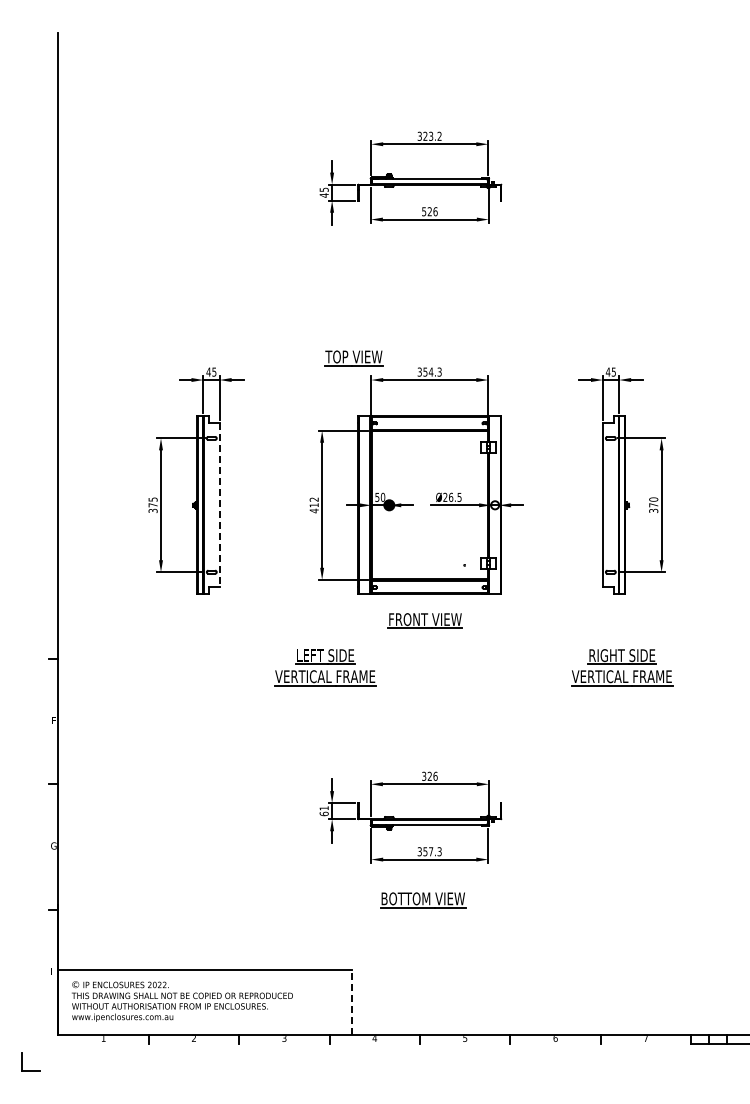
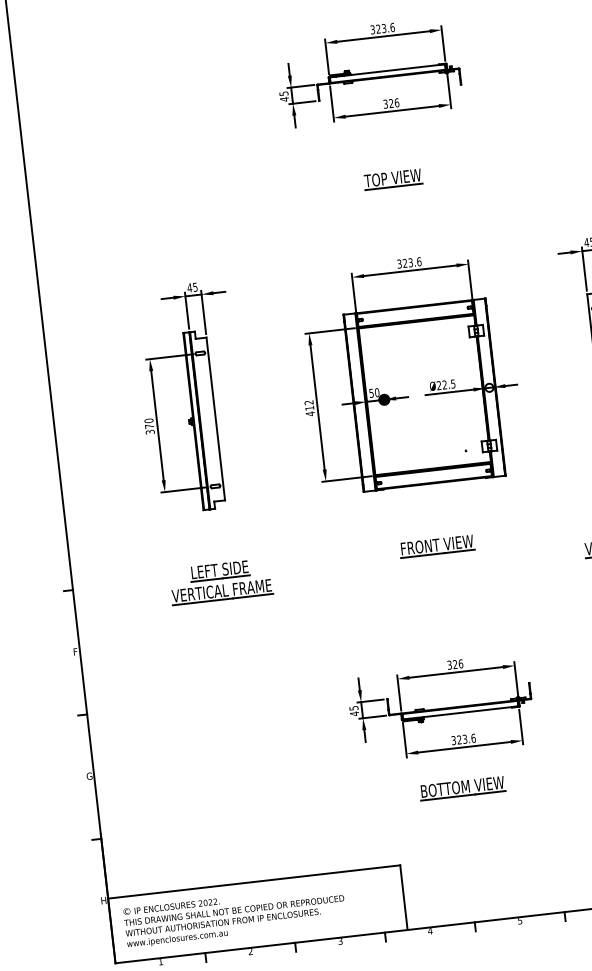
text: (439, 135) -> (392, 26), 323.2 -> 323.6
text: (424, 211) -> (386, 103), 526 -> 326
part: (353, 358) -> (392, 179), moved
text: (432, 371) -> (412, 261), 354.3 -> 323.6
text: (451, 496) -> (445, 384), Ø26.5 -> Ø22.5
text: (152, 499) -> (148, 420), 375 -> 370
line: (219, 505) -> (215, 419), dashed -> solid
part: (424, 620) -> (436, 546), moved
part: (325, 667) -> (221, 581), moved
text: (323, 811) -> (353, 711), 61 -> 45
text: (432, 851) -> (466, 738), 357.3 -> 323.6
line: (352, 1002) -> (404, 897), dashed -> solid

